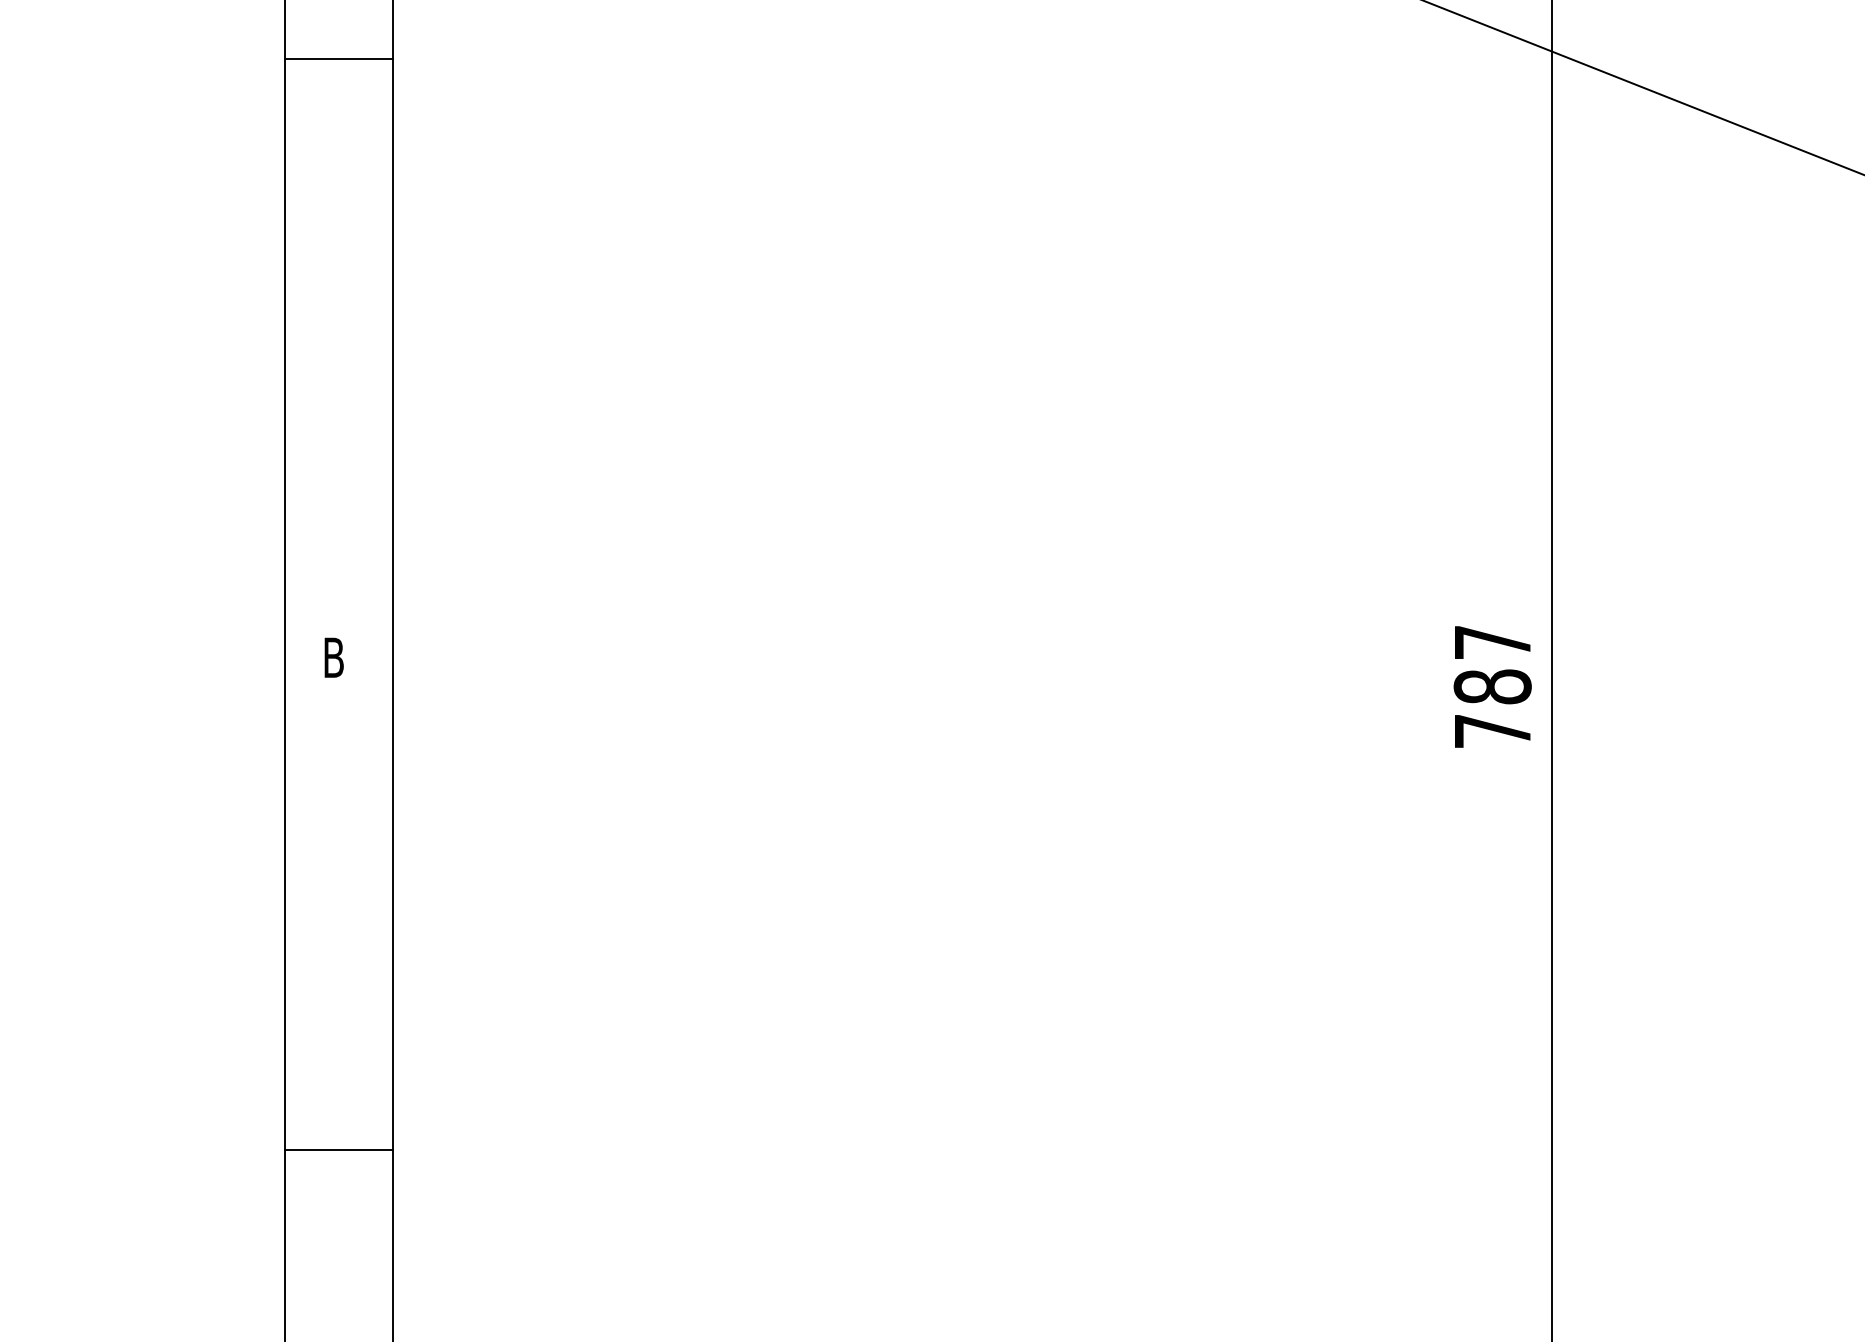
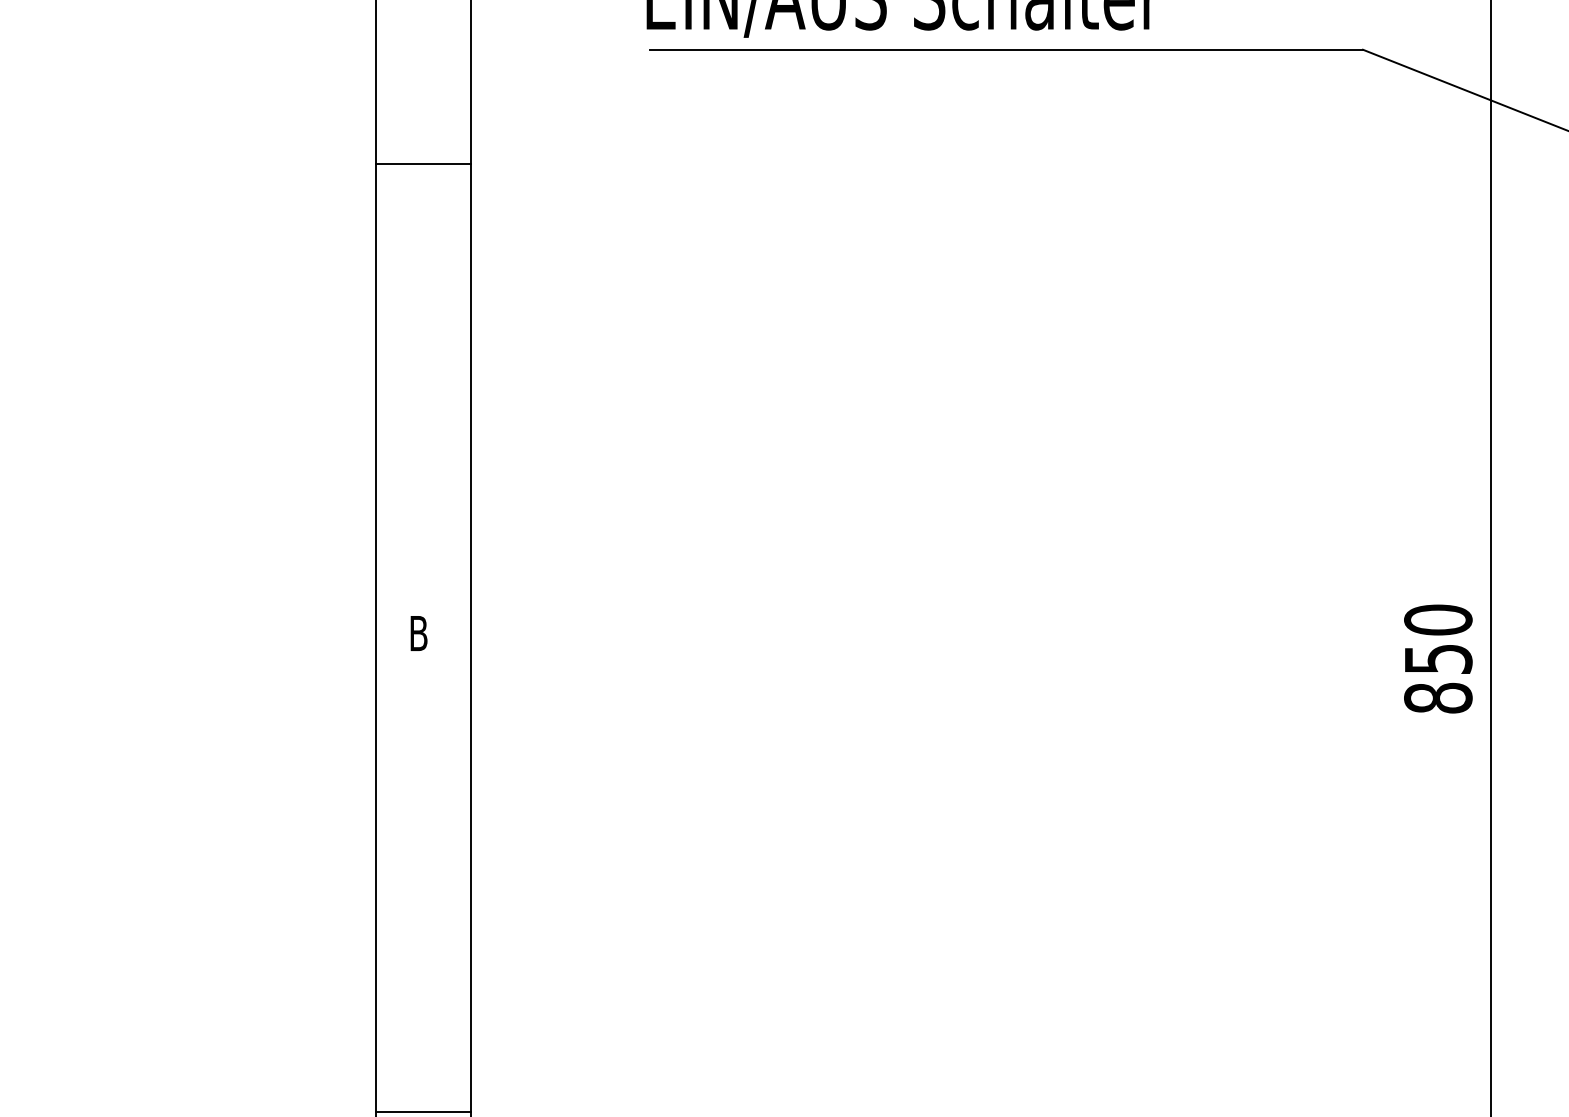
line: (338, 59) -> (422, 164), moved
text: (1492, 686) -> (1438, 658), 787 -> 850
line: (338, 1149) -> (422, 1111), moved

